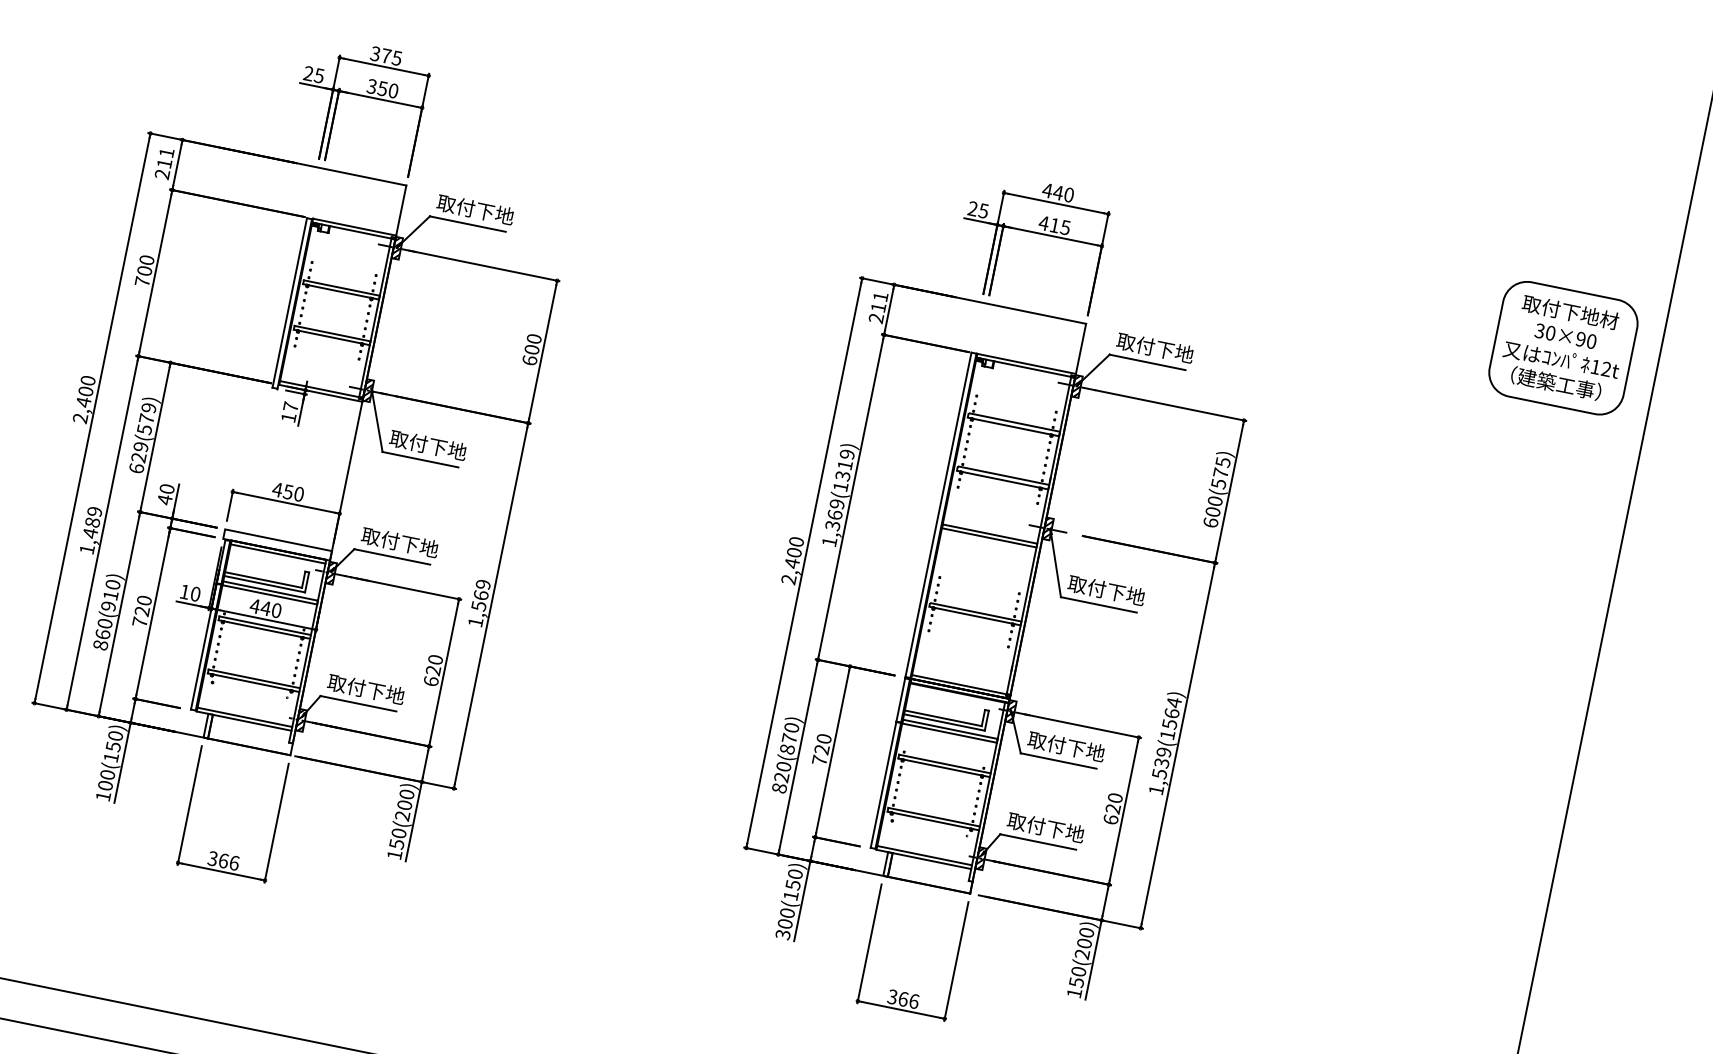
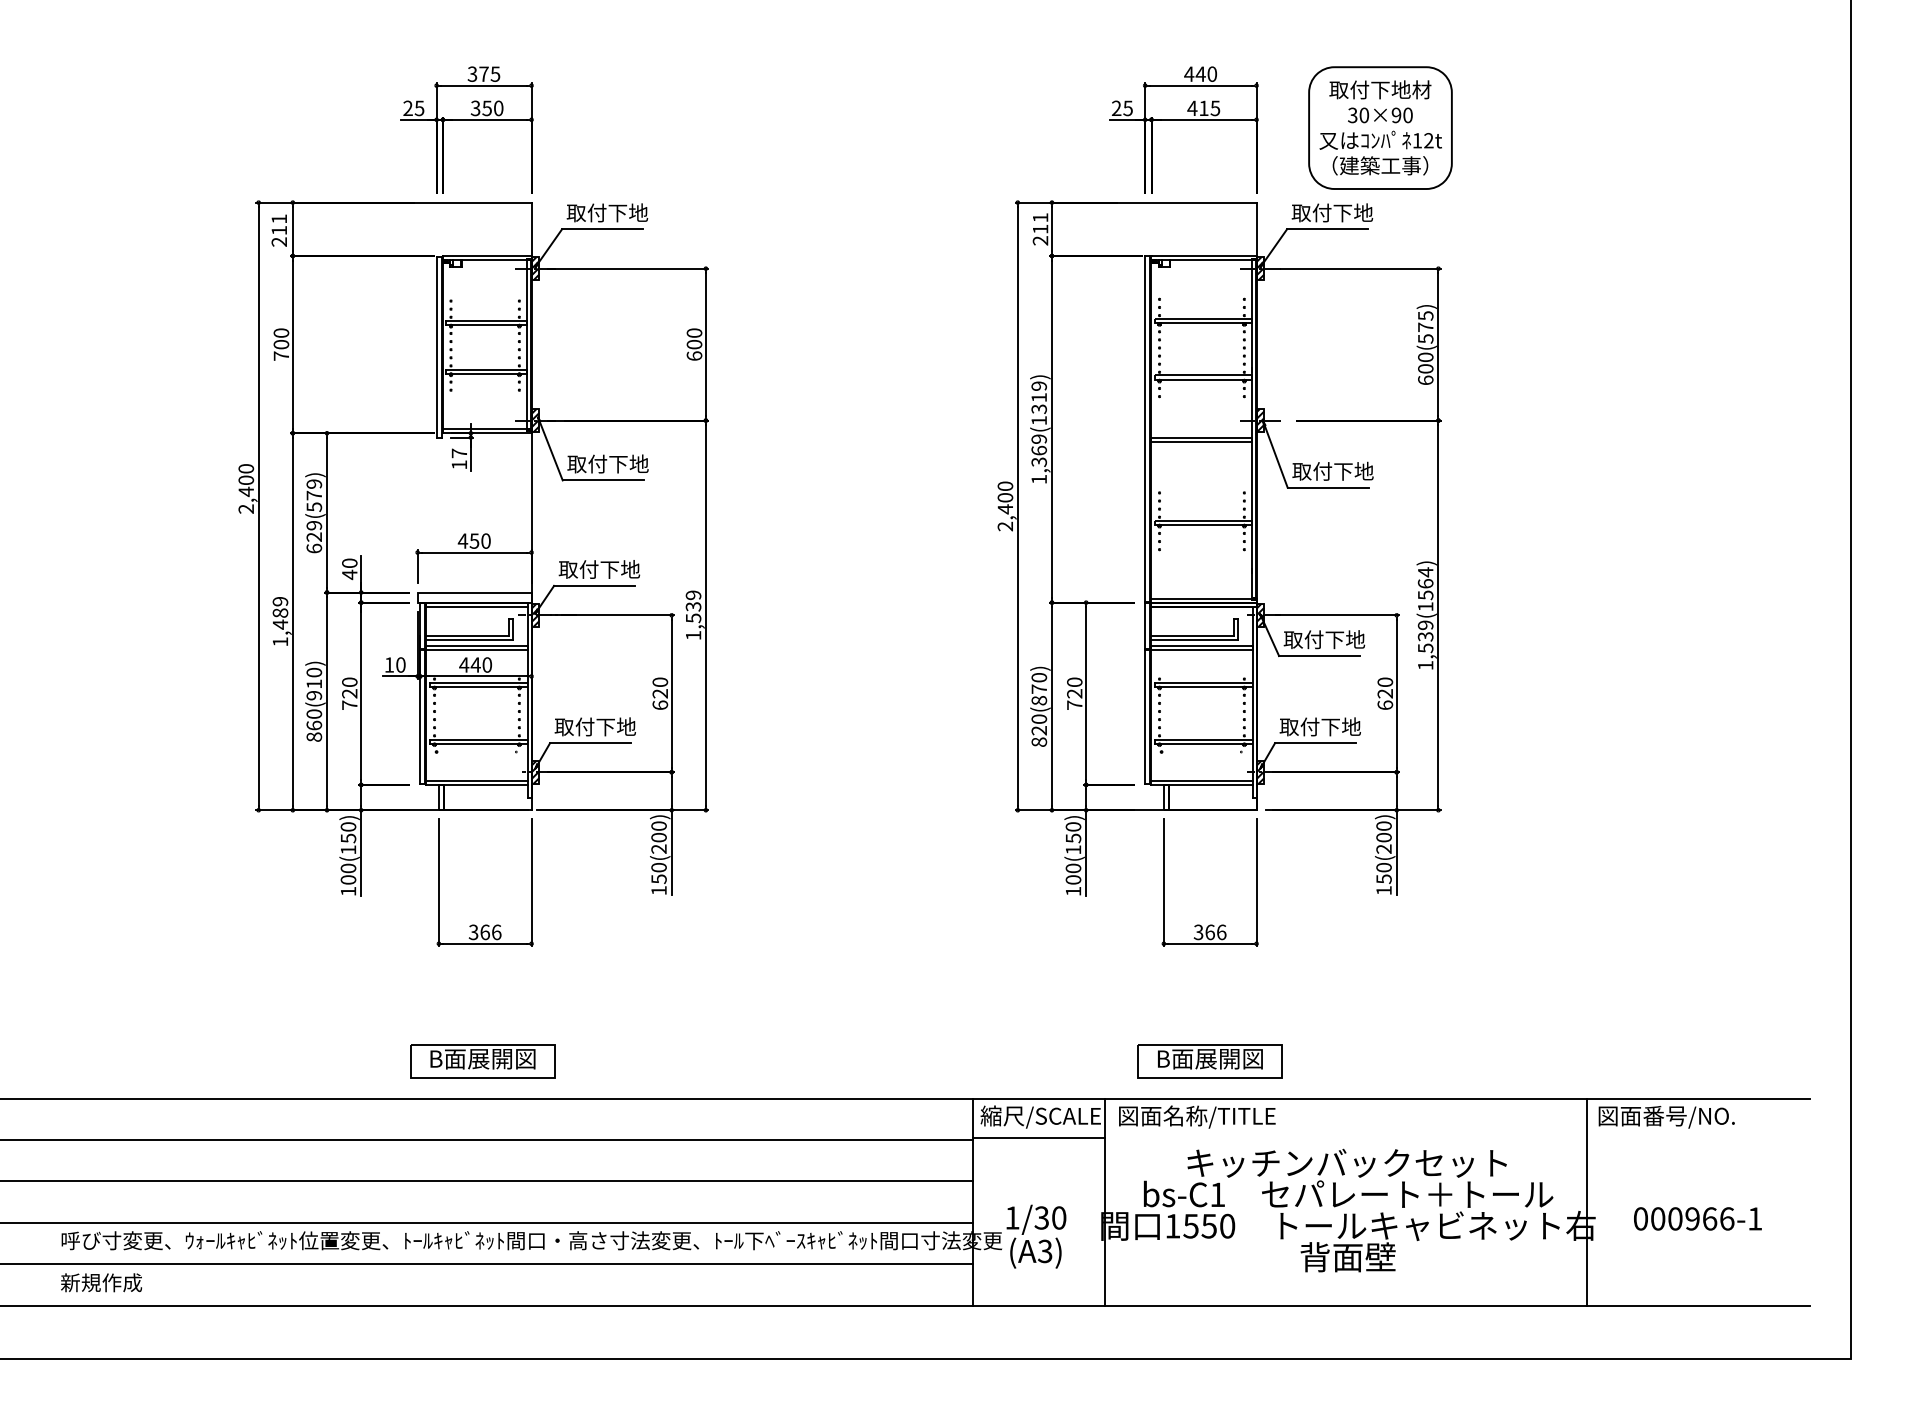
part: (1563, 347) -> (1380, 127), moved
text: (481, 595) -> (693, 606), 1,569 -> 1,539
text: (783, 934) -> (1073, 891), 300(150) -> 100(150)
part: (196, 981) -> (482, 1061), added

